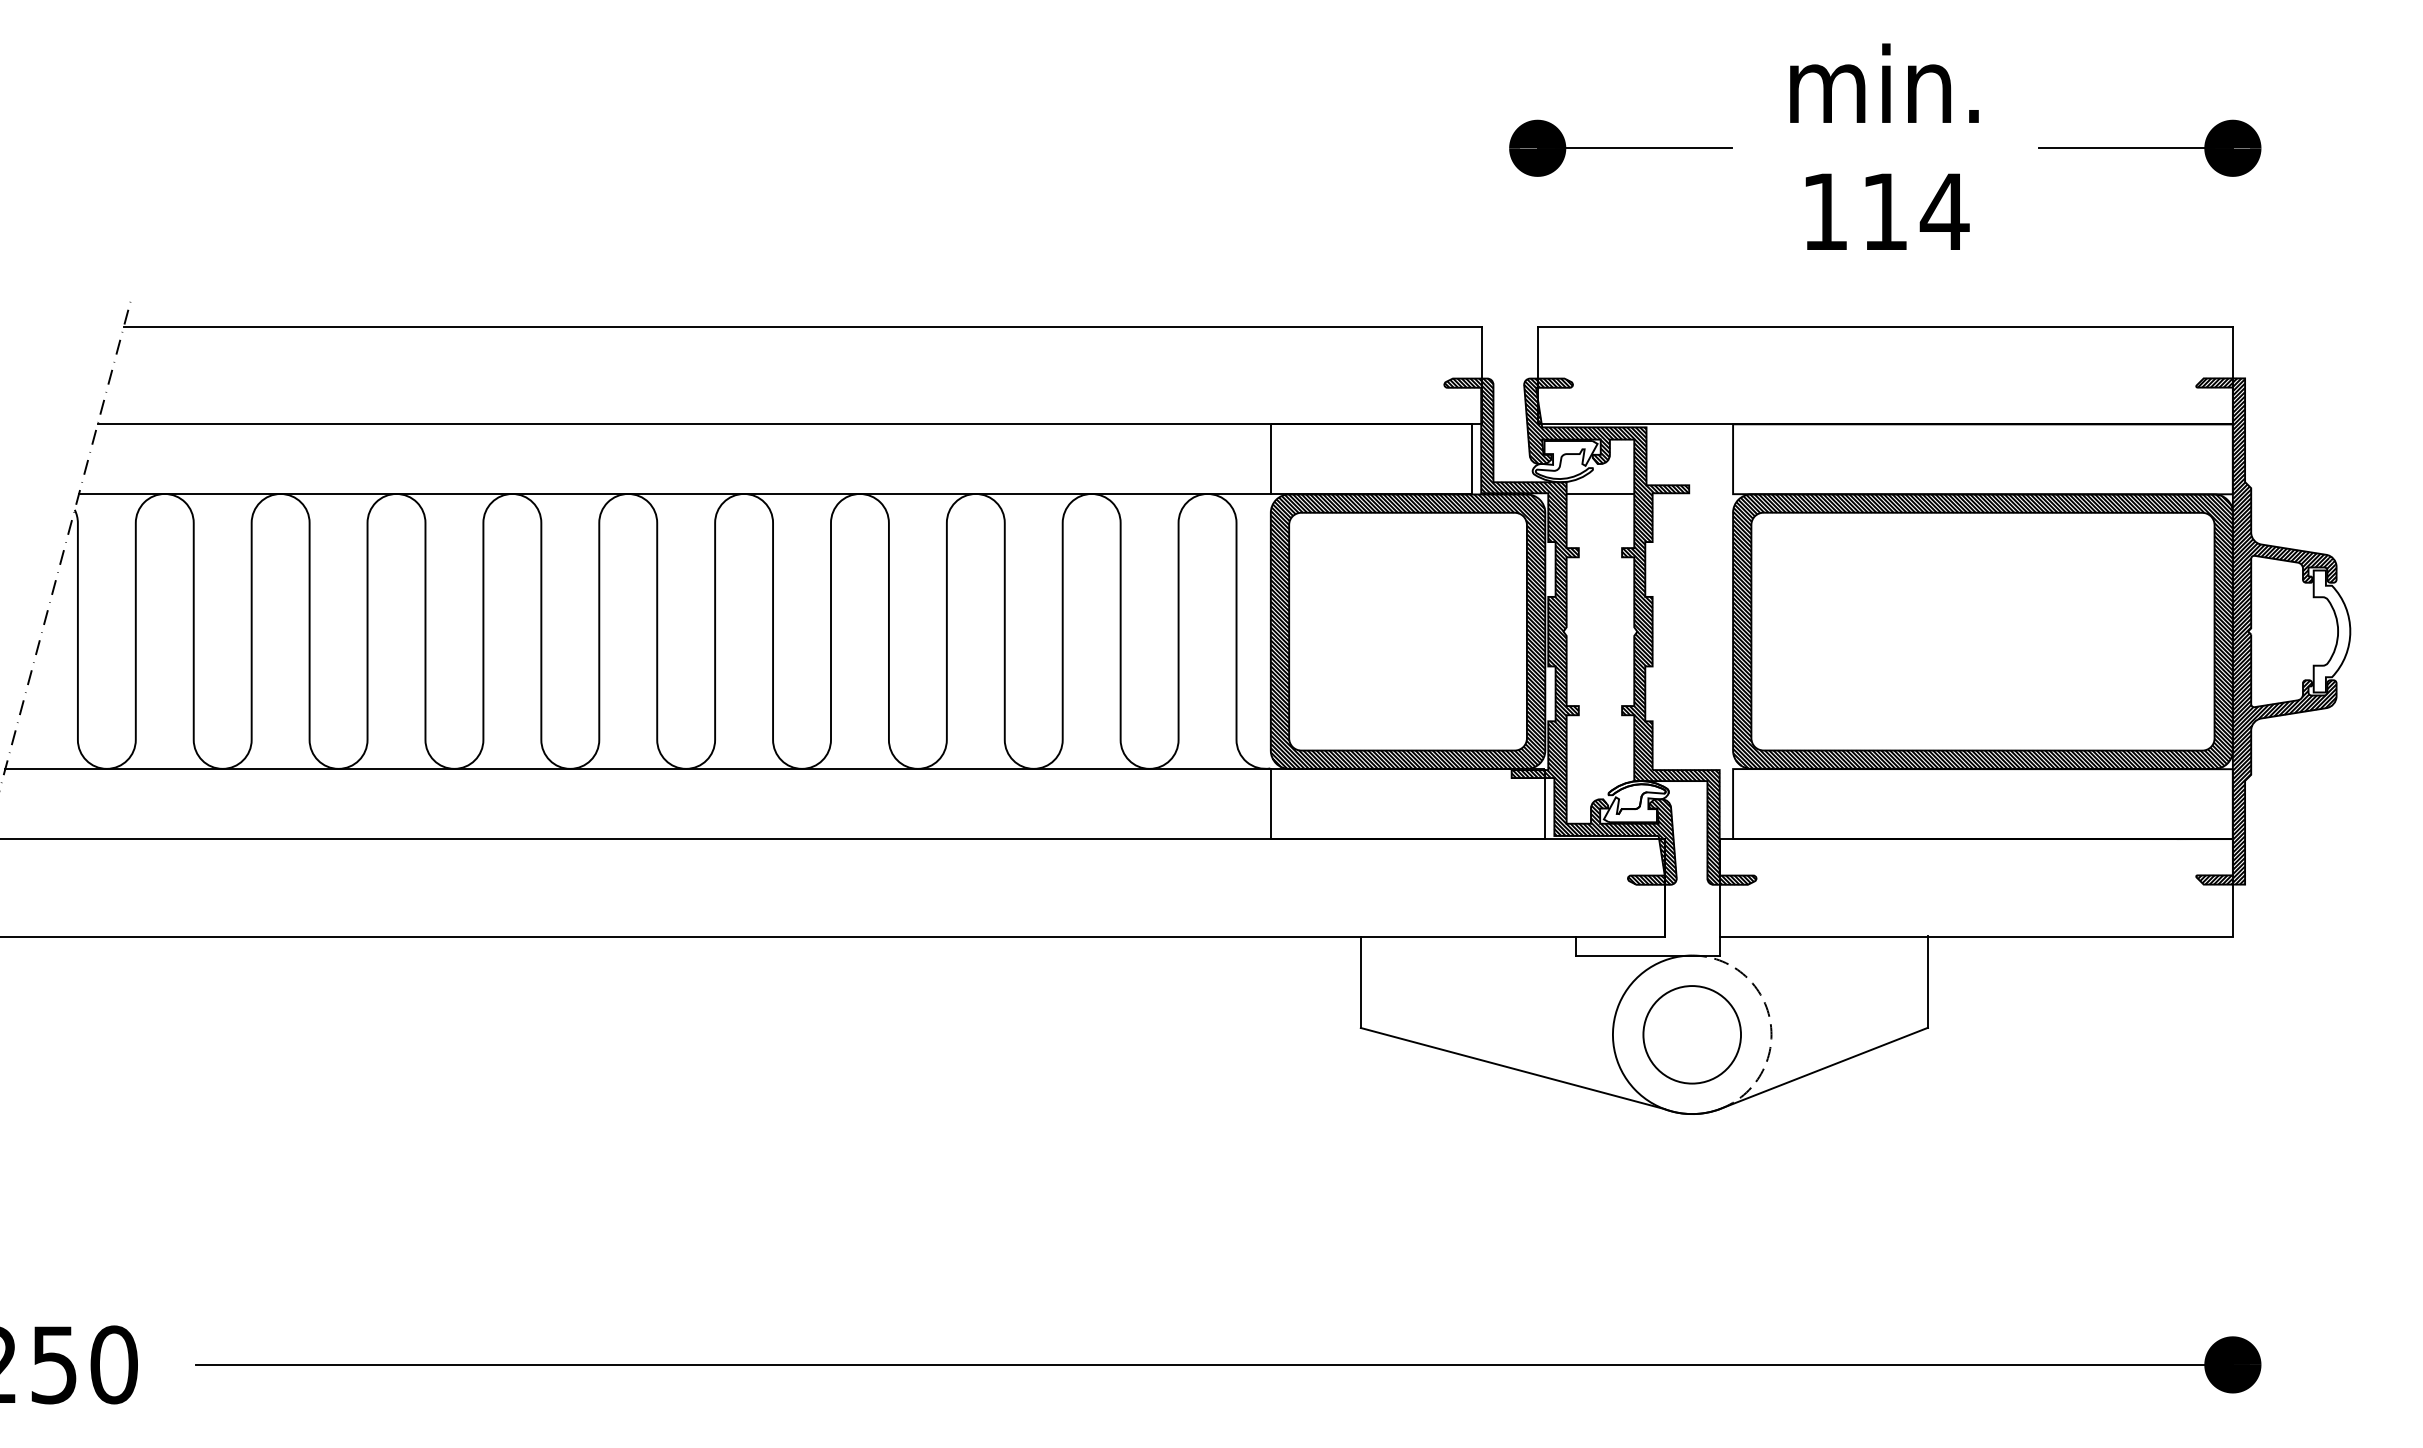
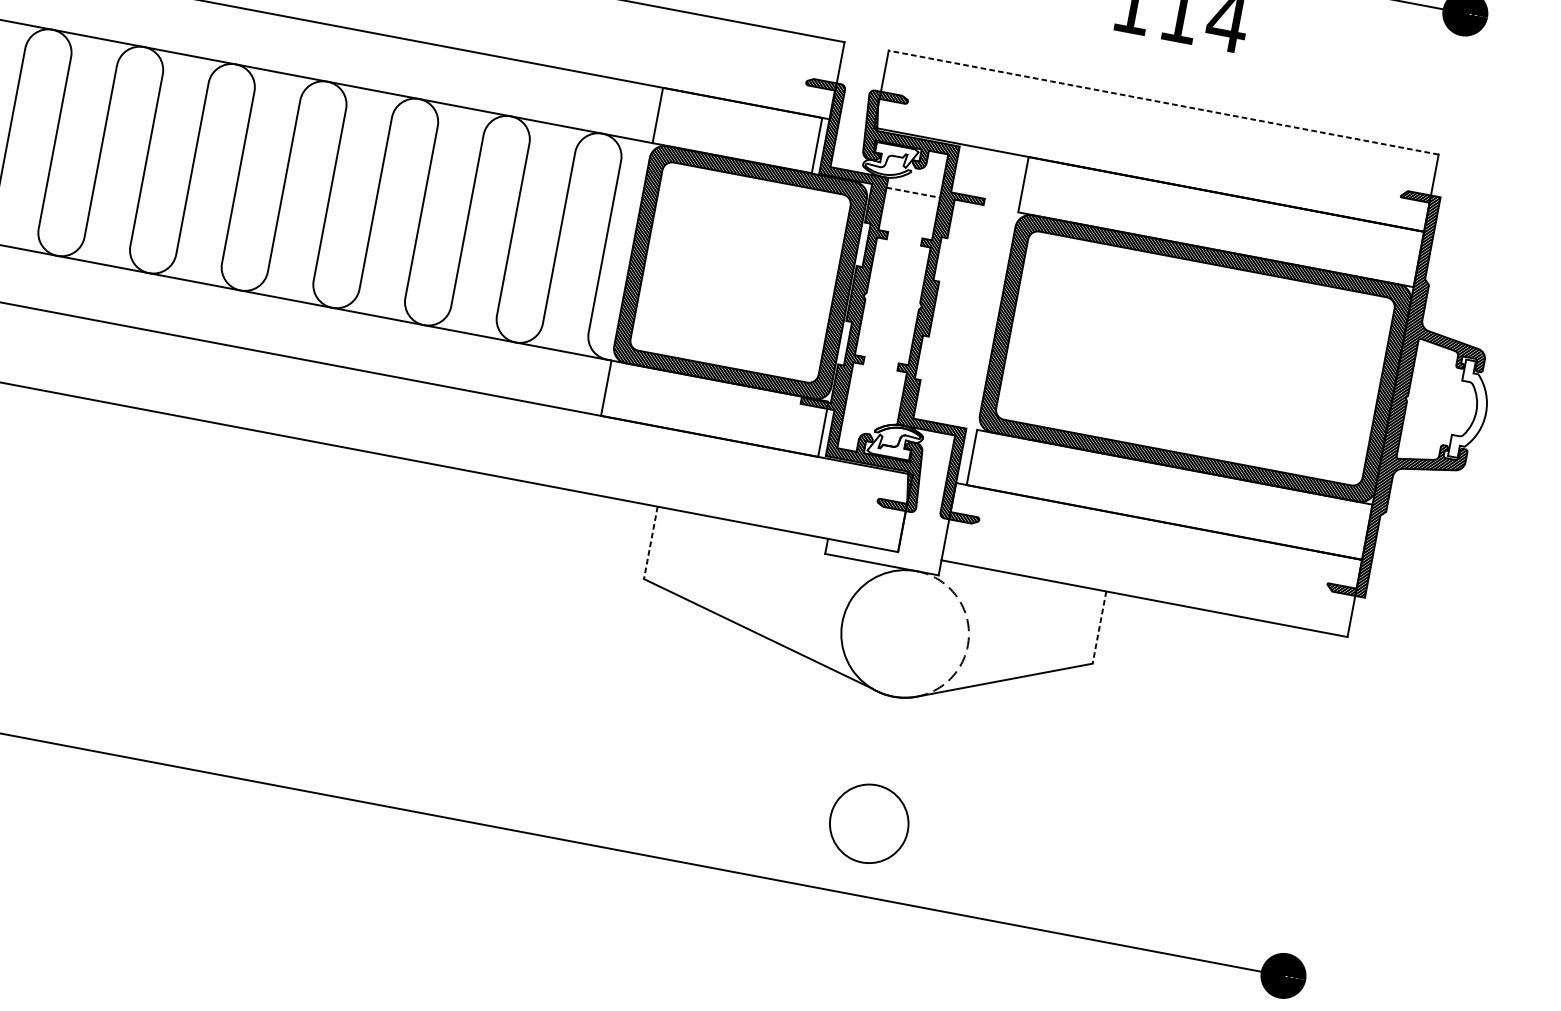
line: (1885, 326) -> (1163, 102), solid -> dashed
line: (1600, 494) -> (913, 192), solid -> dashed
line: (1360, 982) -> (650, 542), solid -> dashed
line: (1927, 982) -> (1099, 627), solid -> dashed
circle: (1691, 1034) -> (868, 823), moved

